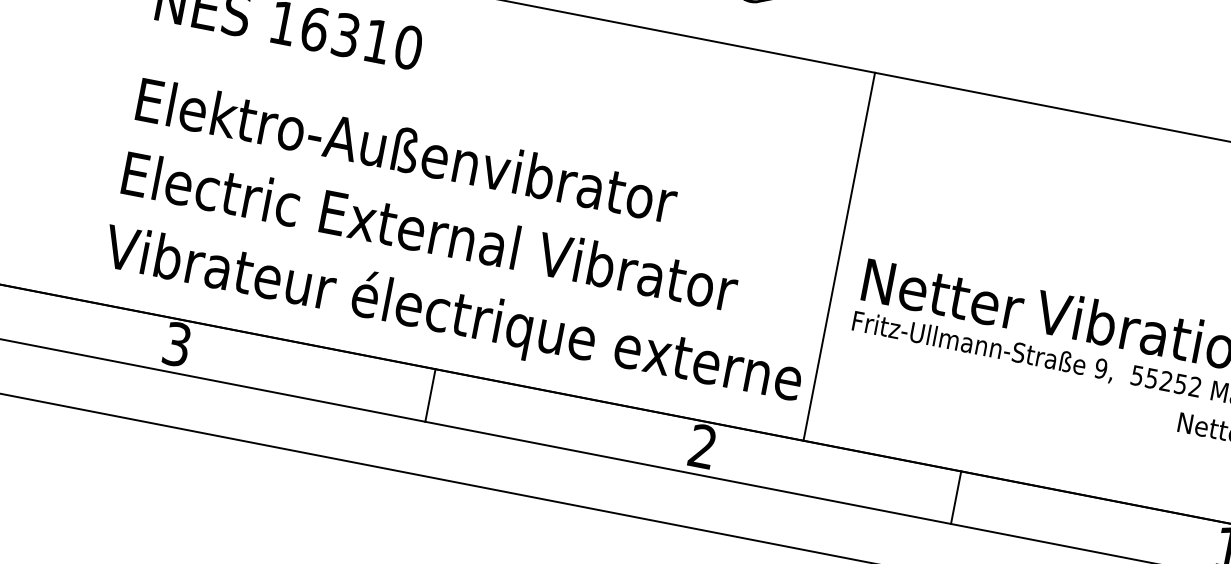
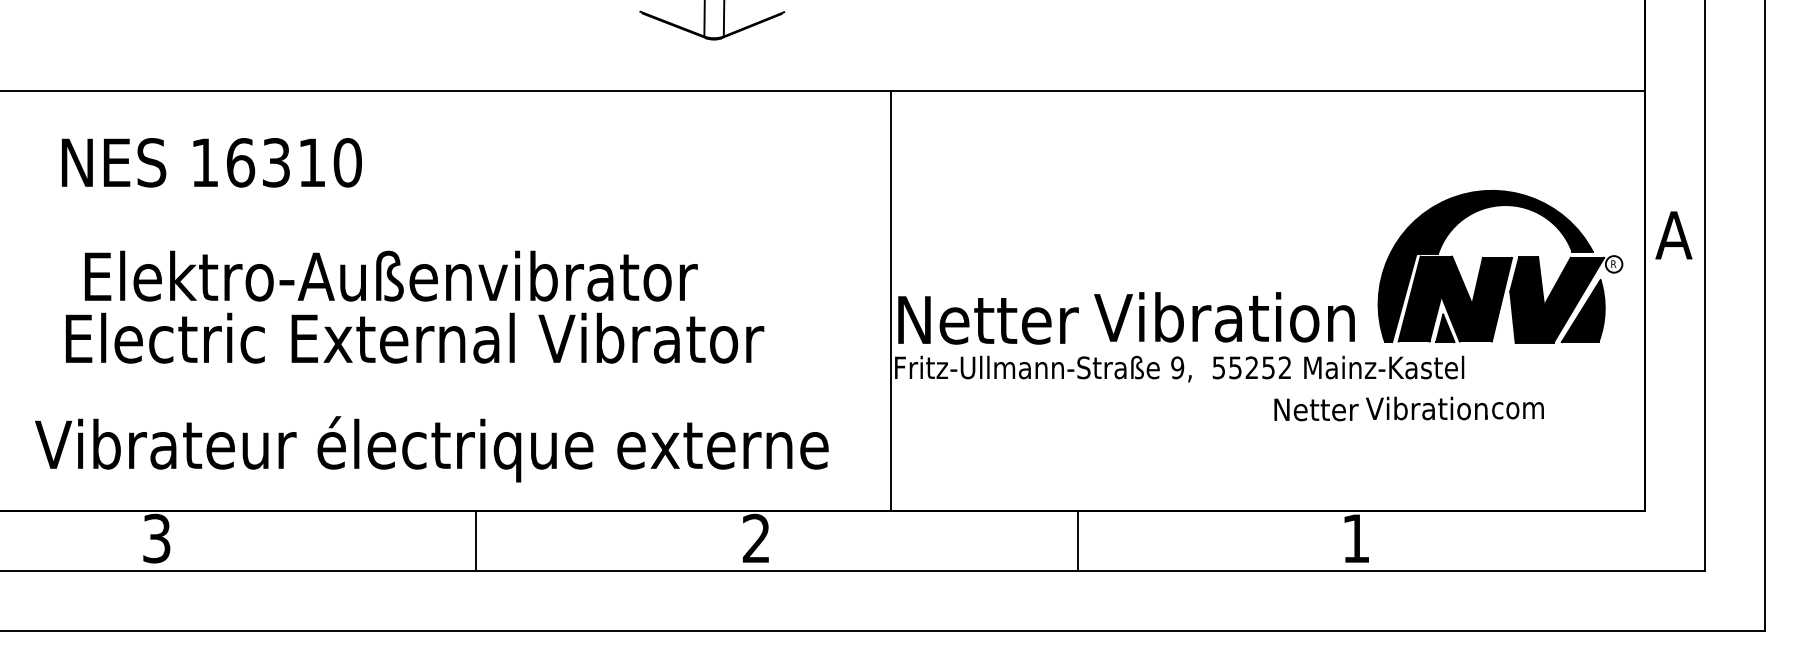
text: (407, 149) -> (391, 275), moved
text: (430, 230) -> (415, 337), moved
line: (838, 256) -> (890, 300), moved
text: (452, 316) -> (431, 449), moved
line: (430, 395) -> (476, 540), moved
line: (955, 497) -> (1077, 540), moved

